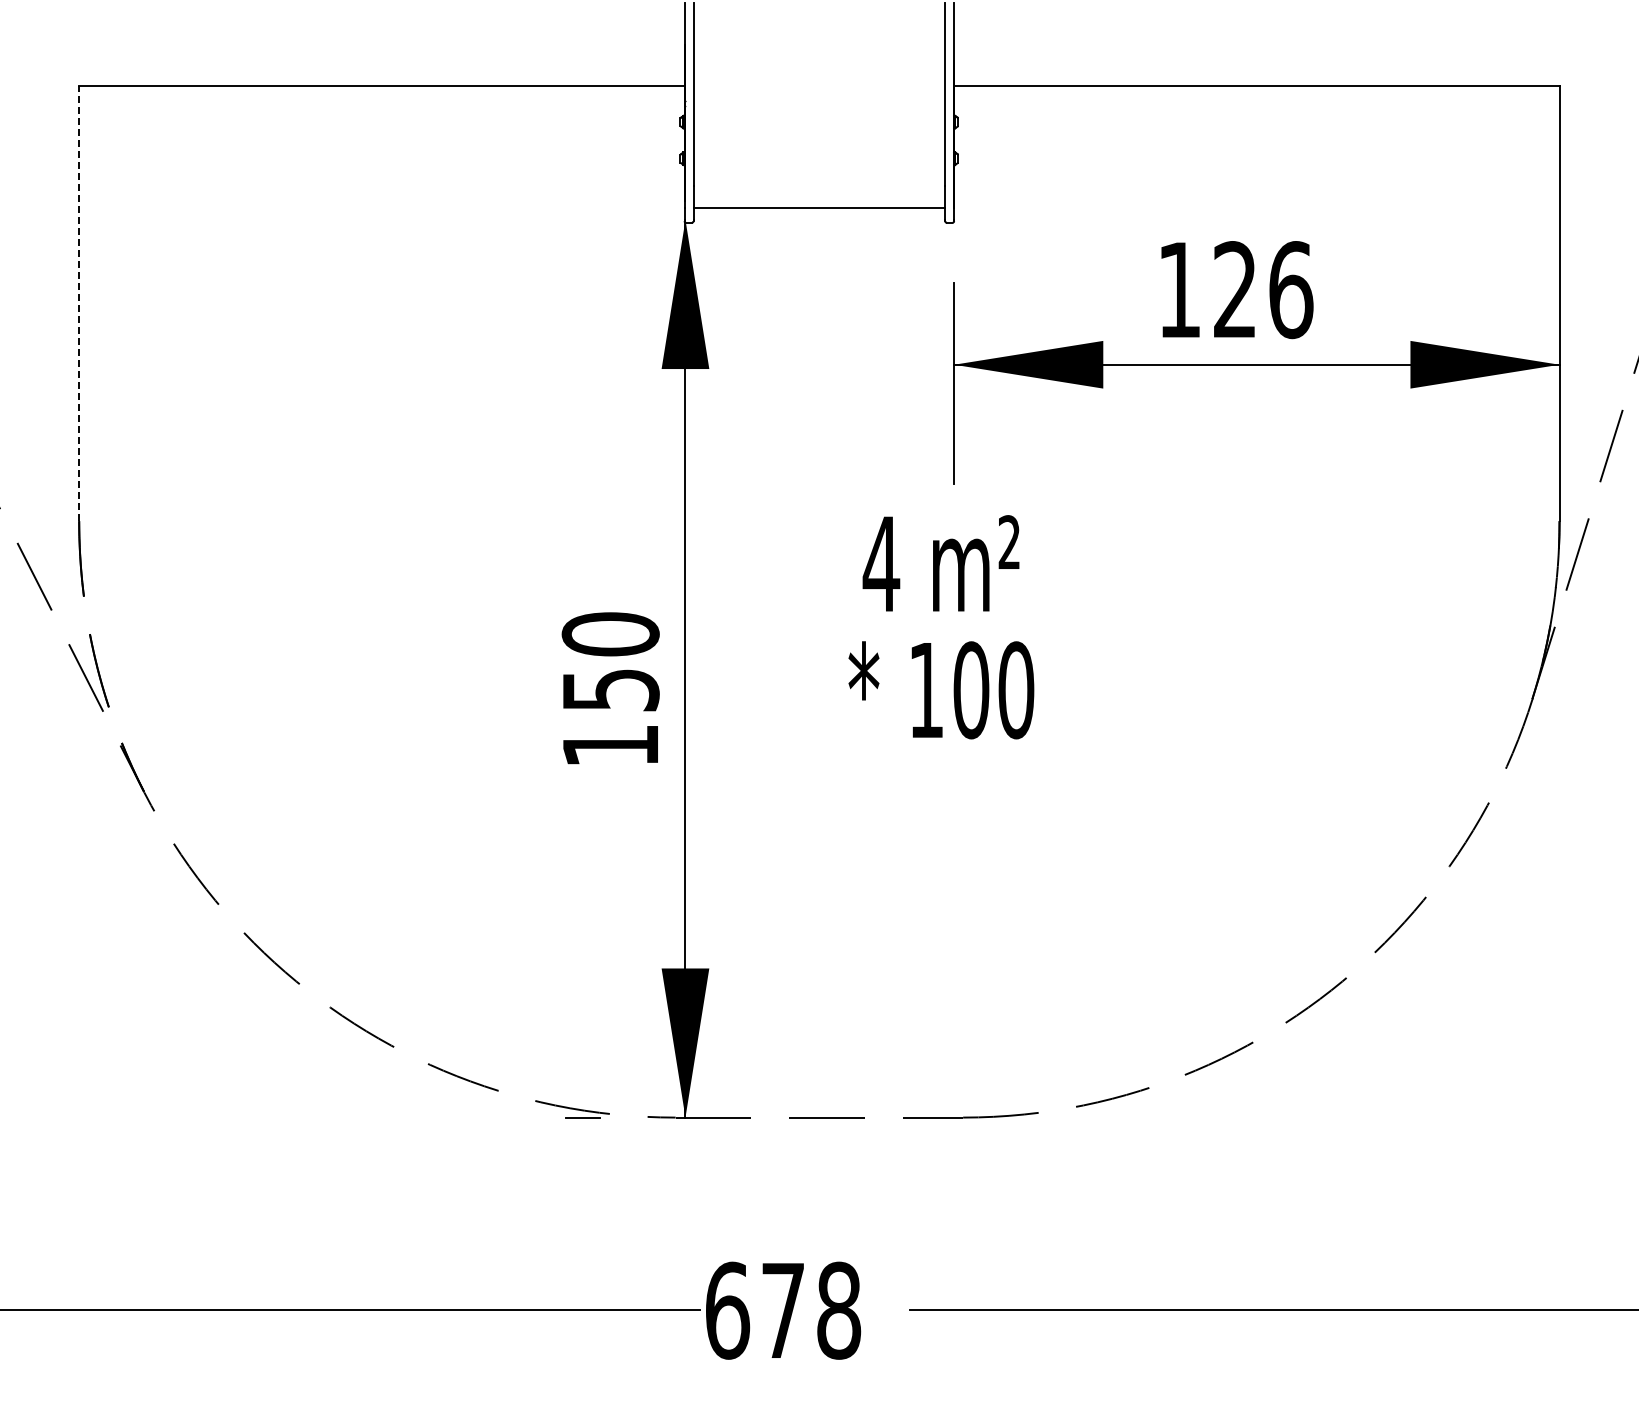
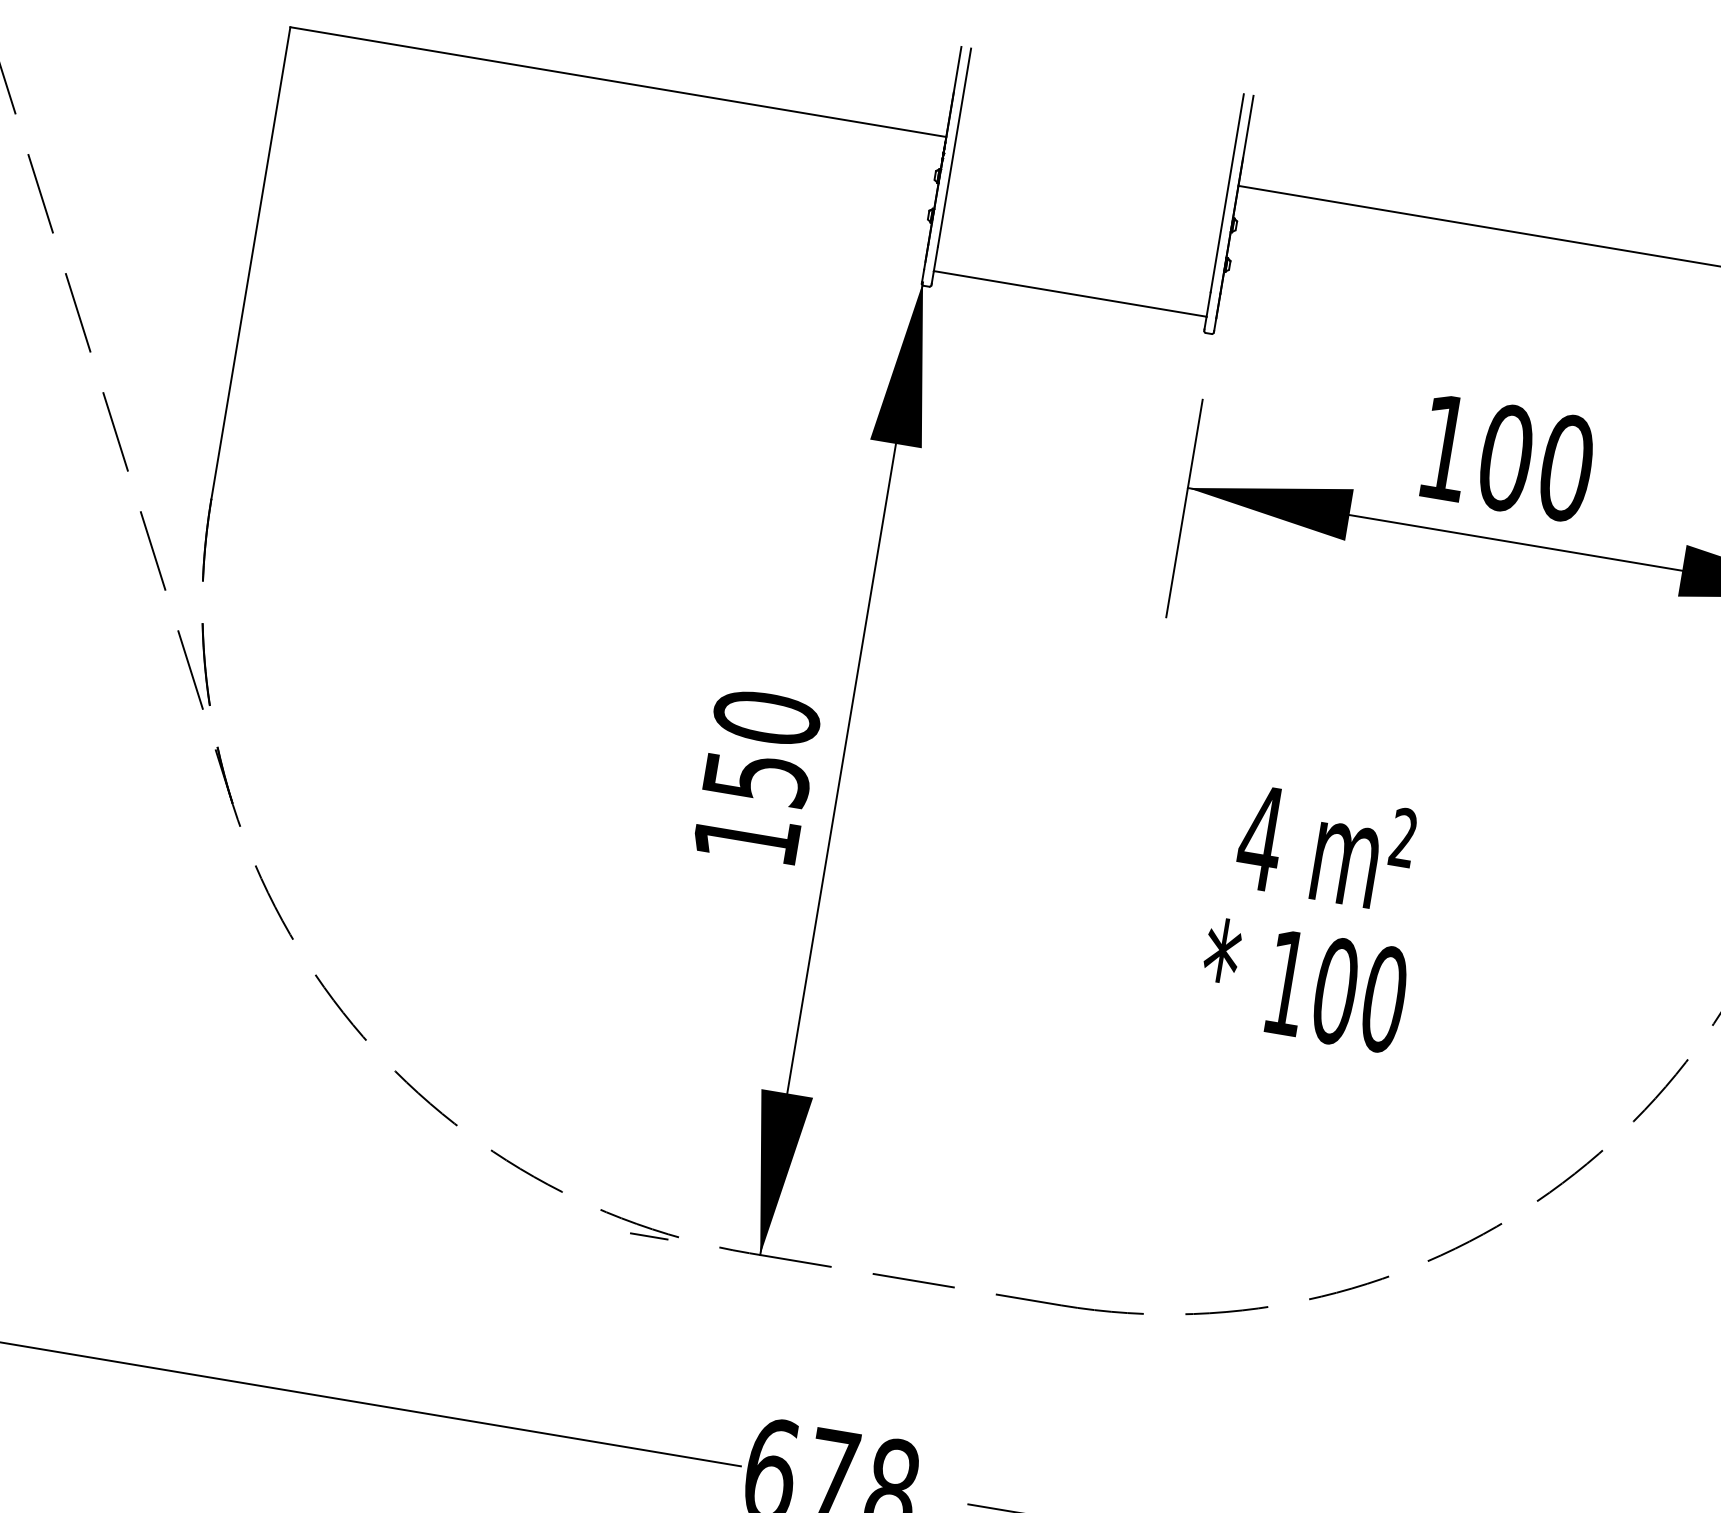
text: (1263, 290) -> (1536, 463), 126 -> 100
line: (79, 303) -> (251, 263), dashed -> solid
text: (941, 627) -> (1314, 917), moved

